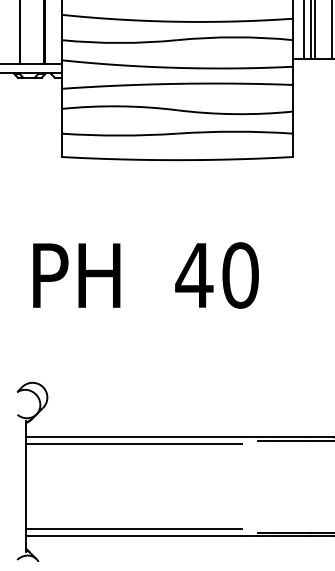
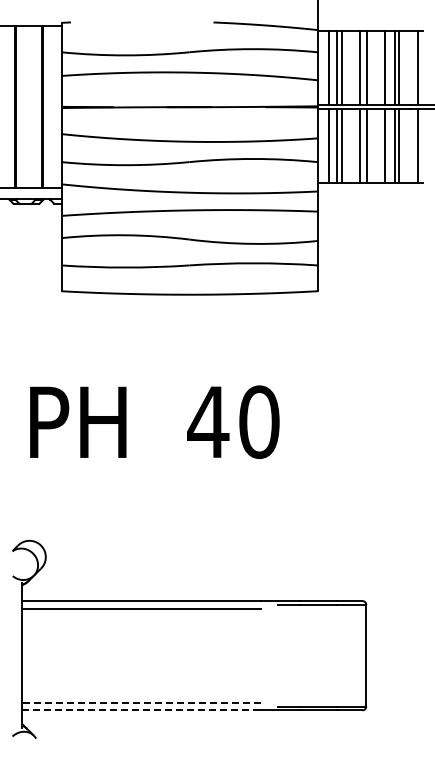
line: (133, 529) -> (141, 702), solid -> dashed
line: (134, 536) -> (142, 710), solid -> dashed

